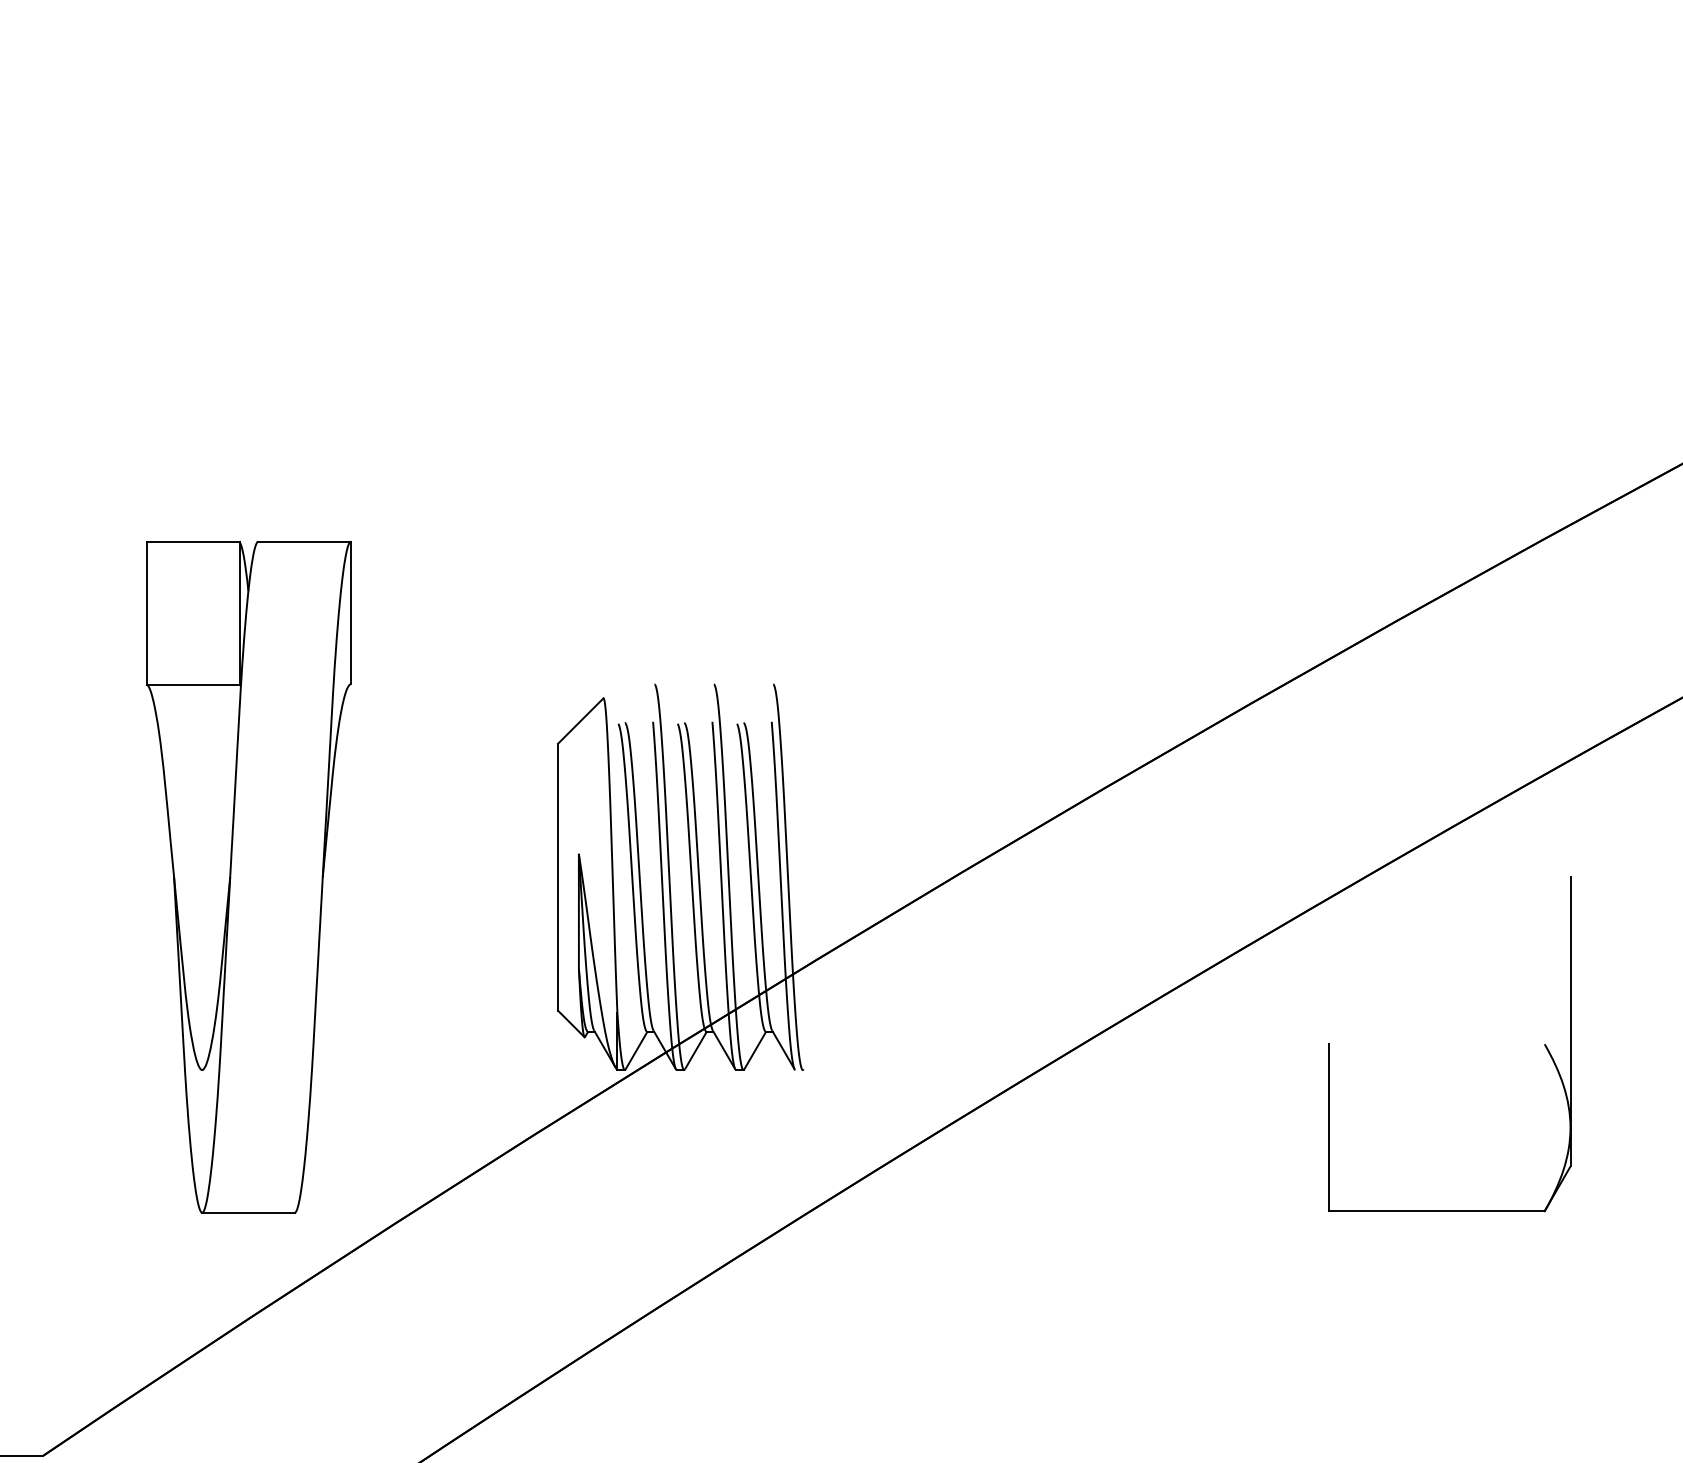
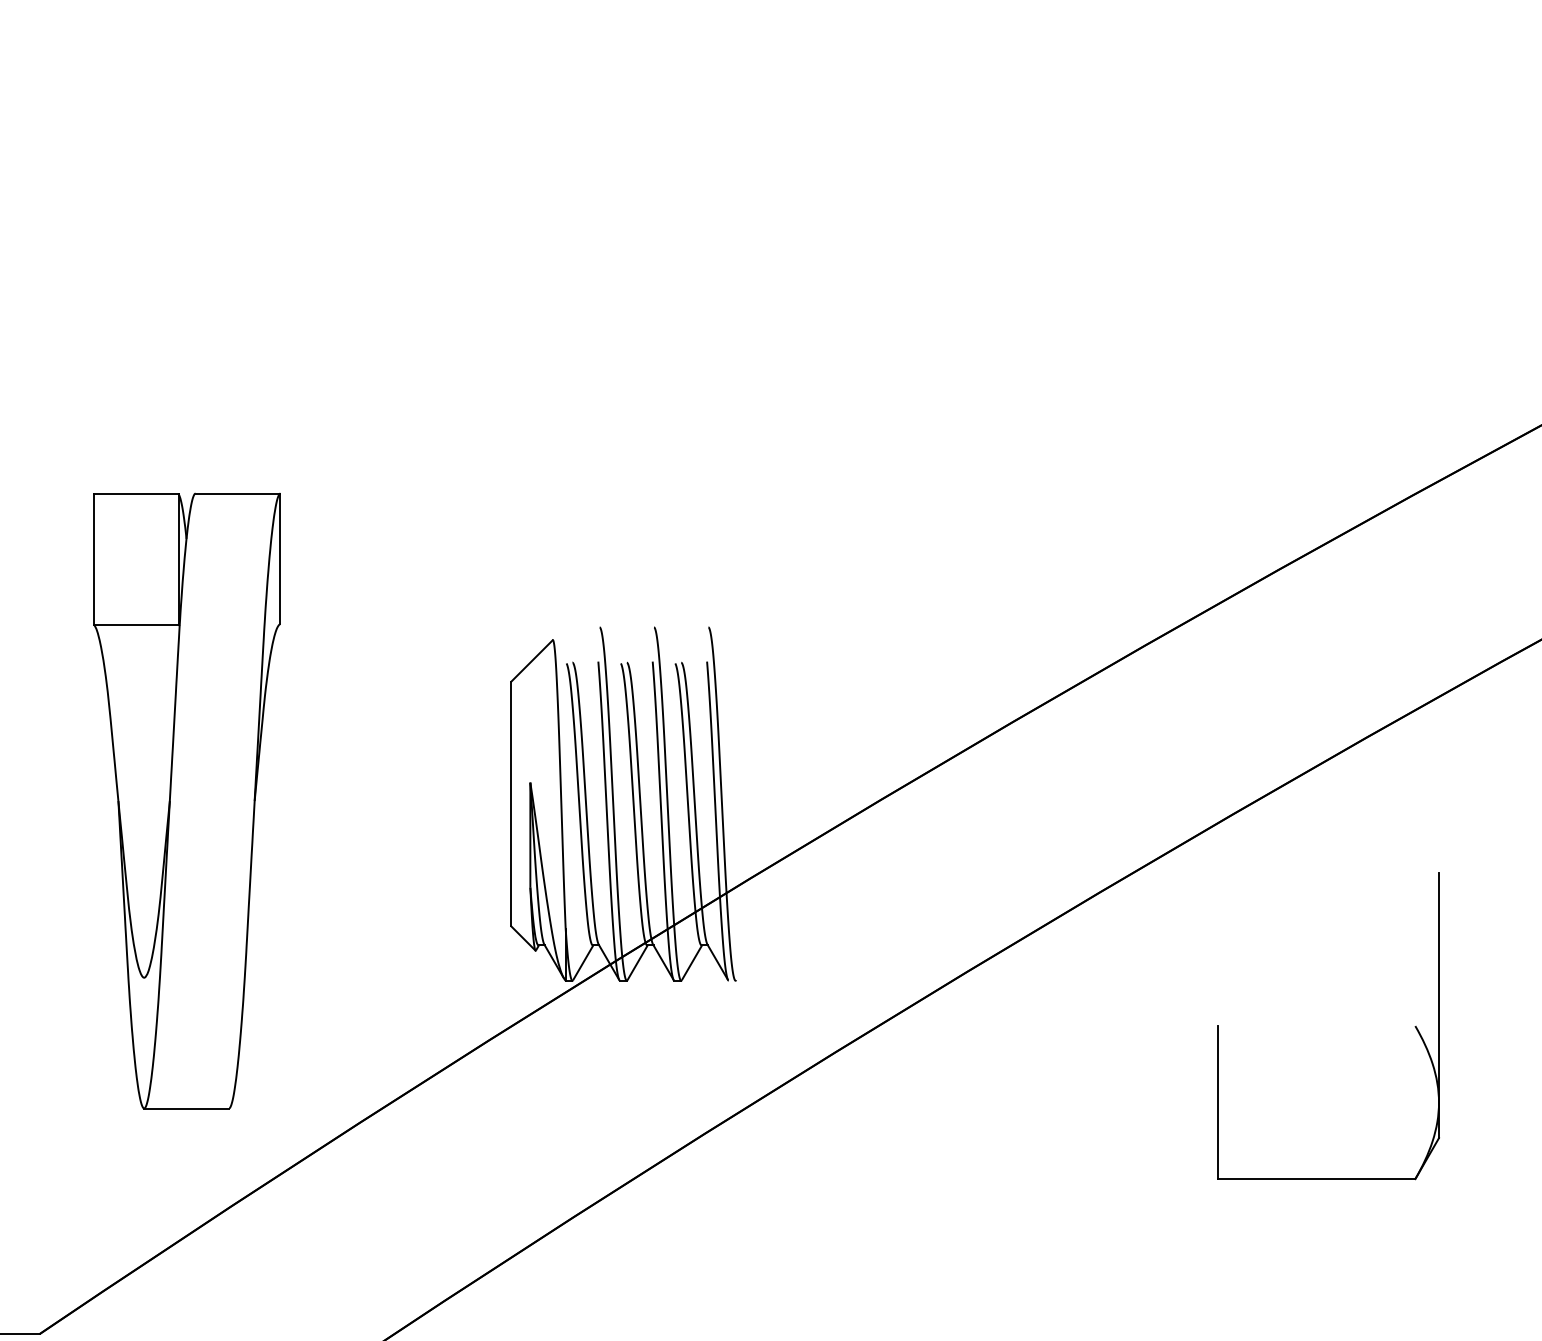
part: (248, 876) -> (186, 800), moved
part: (1543, 1044) -> (1414, 1026), moved

